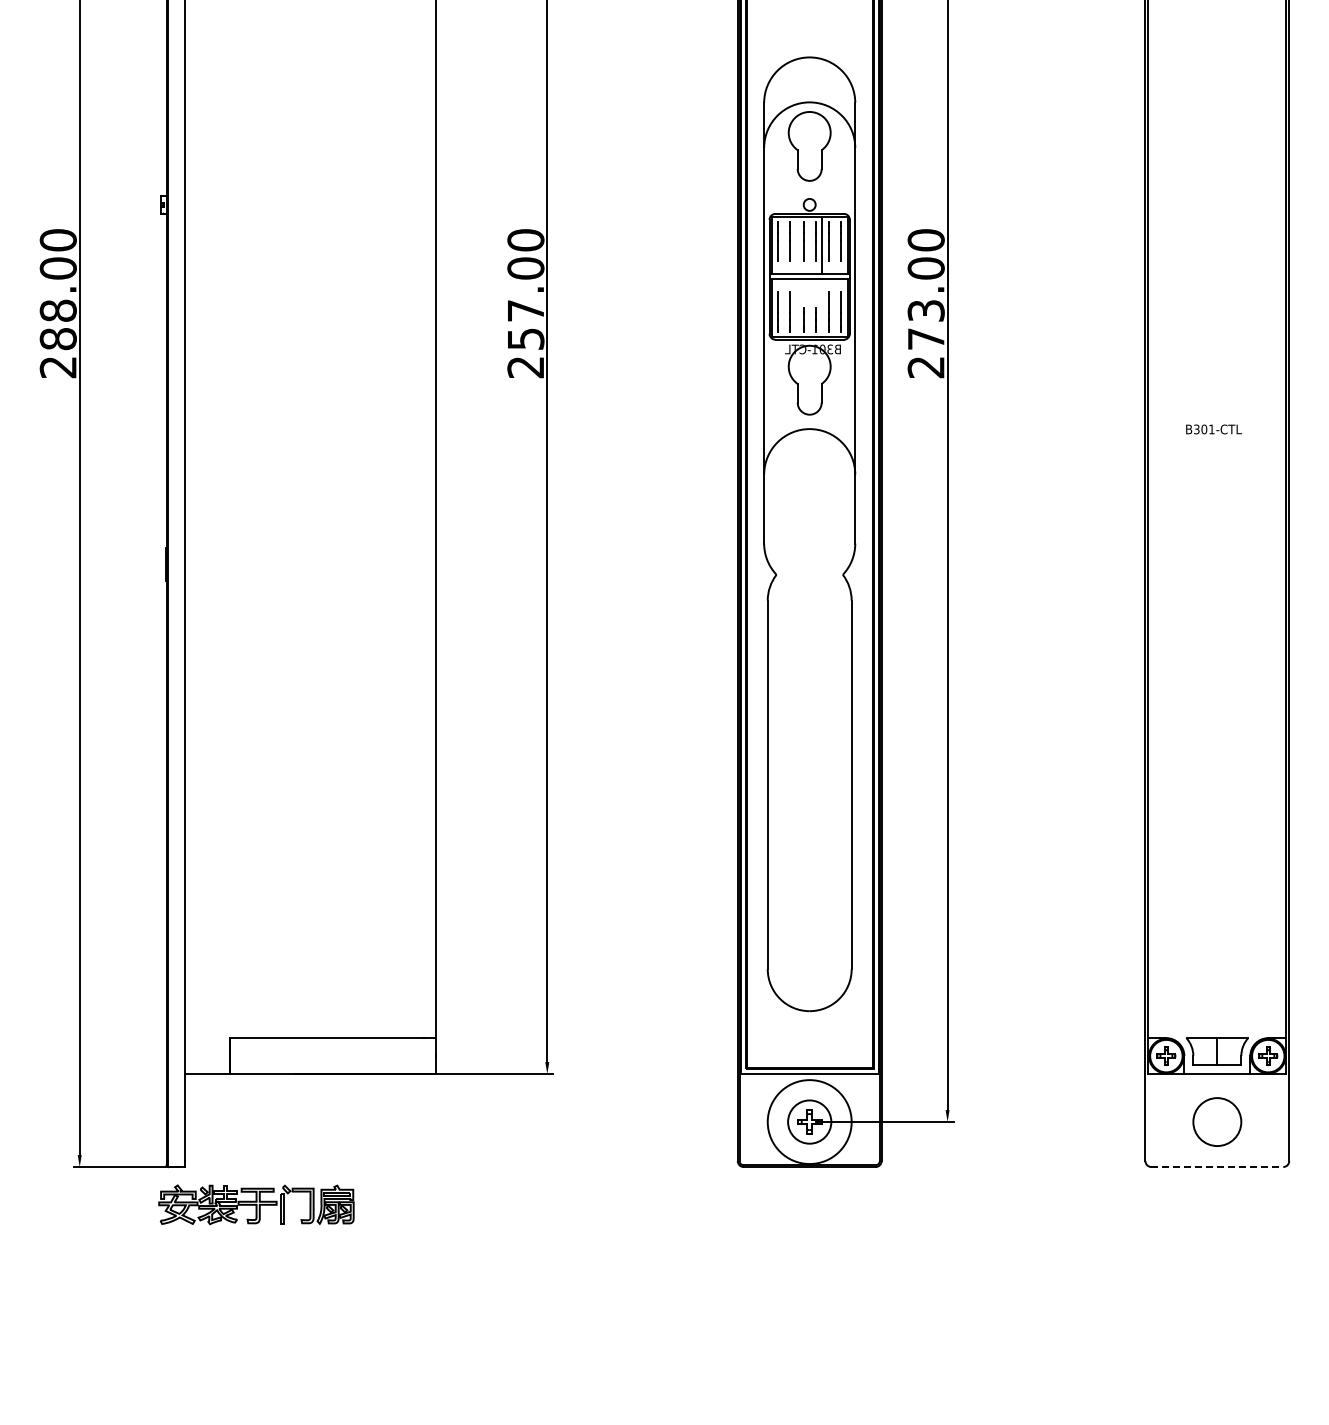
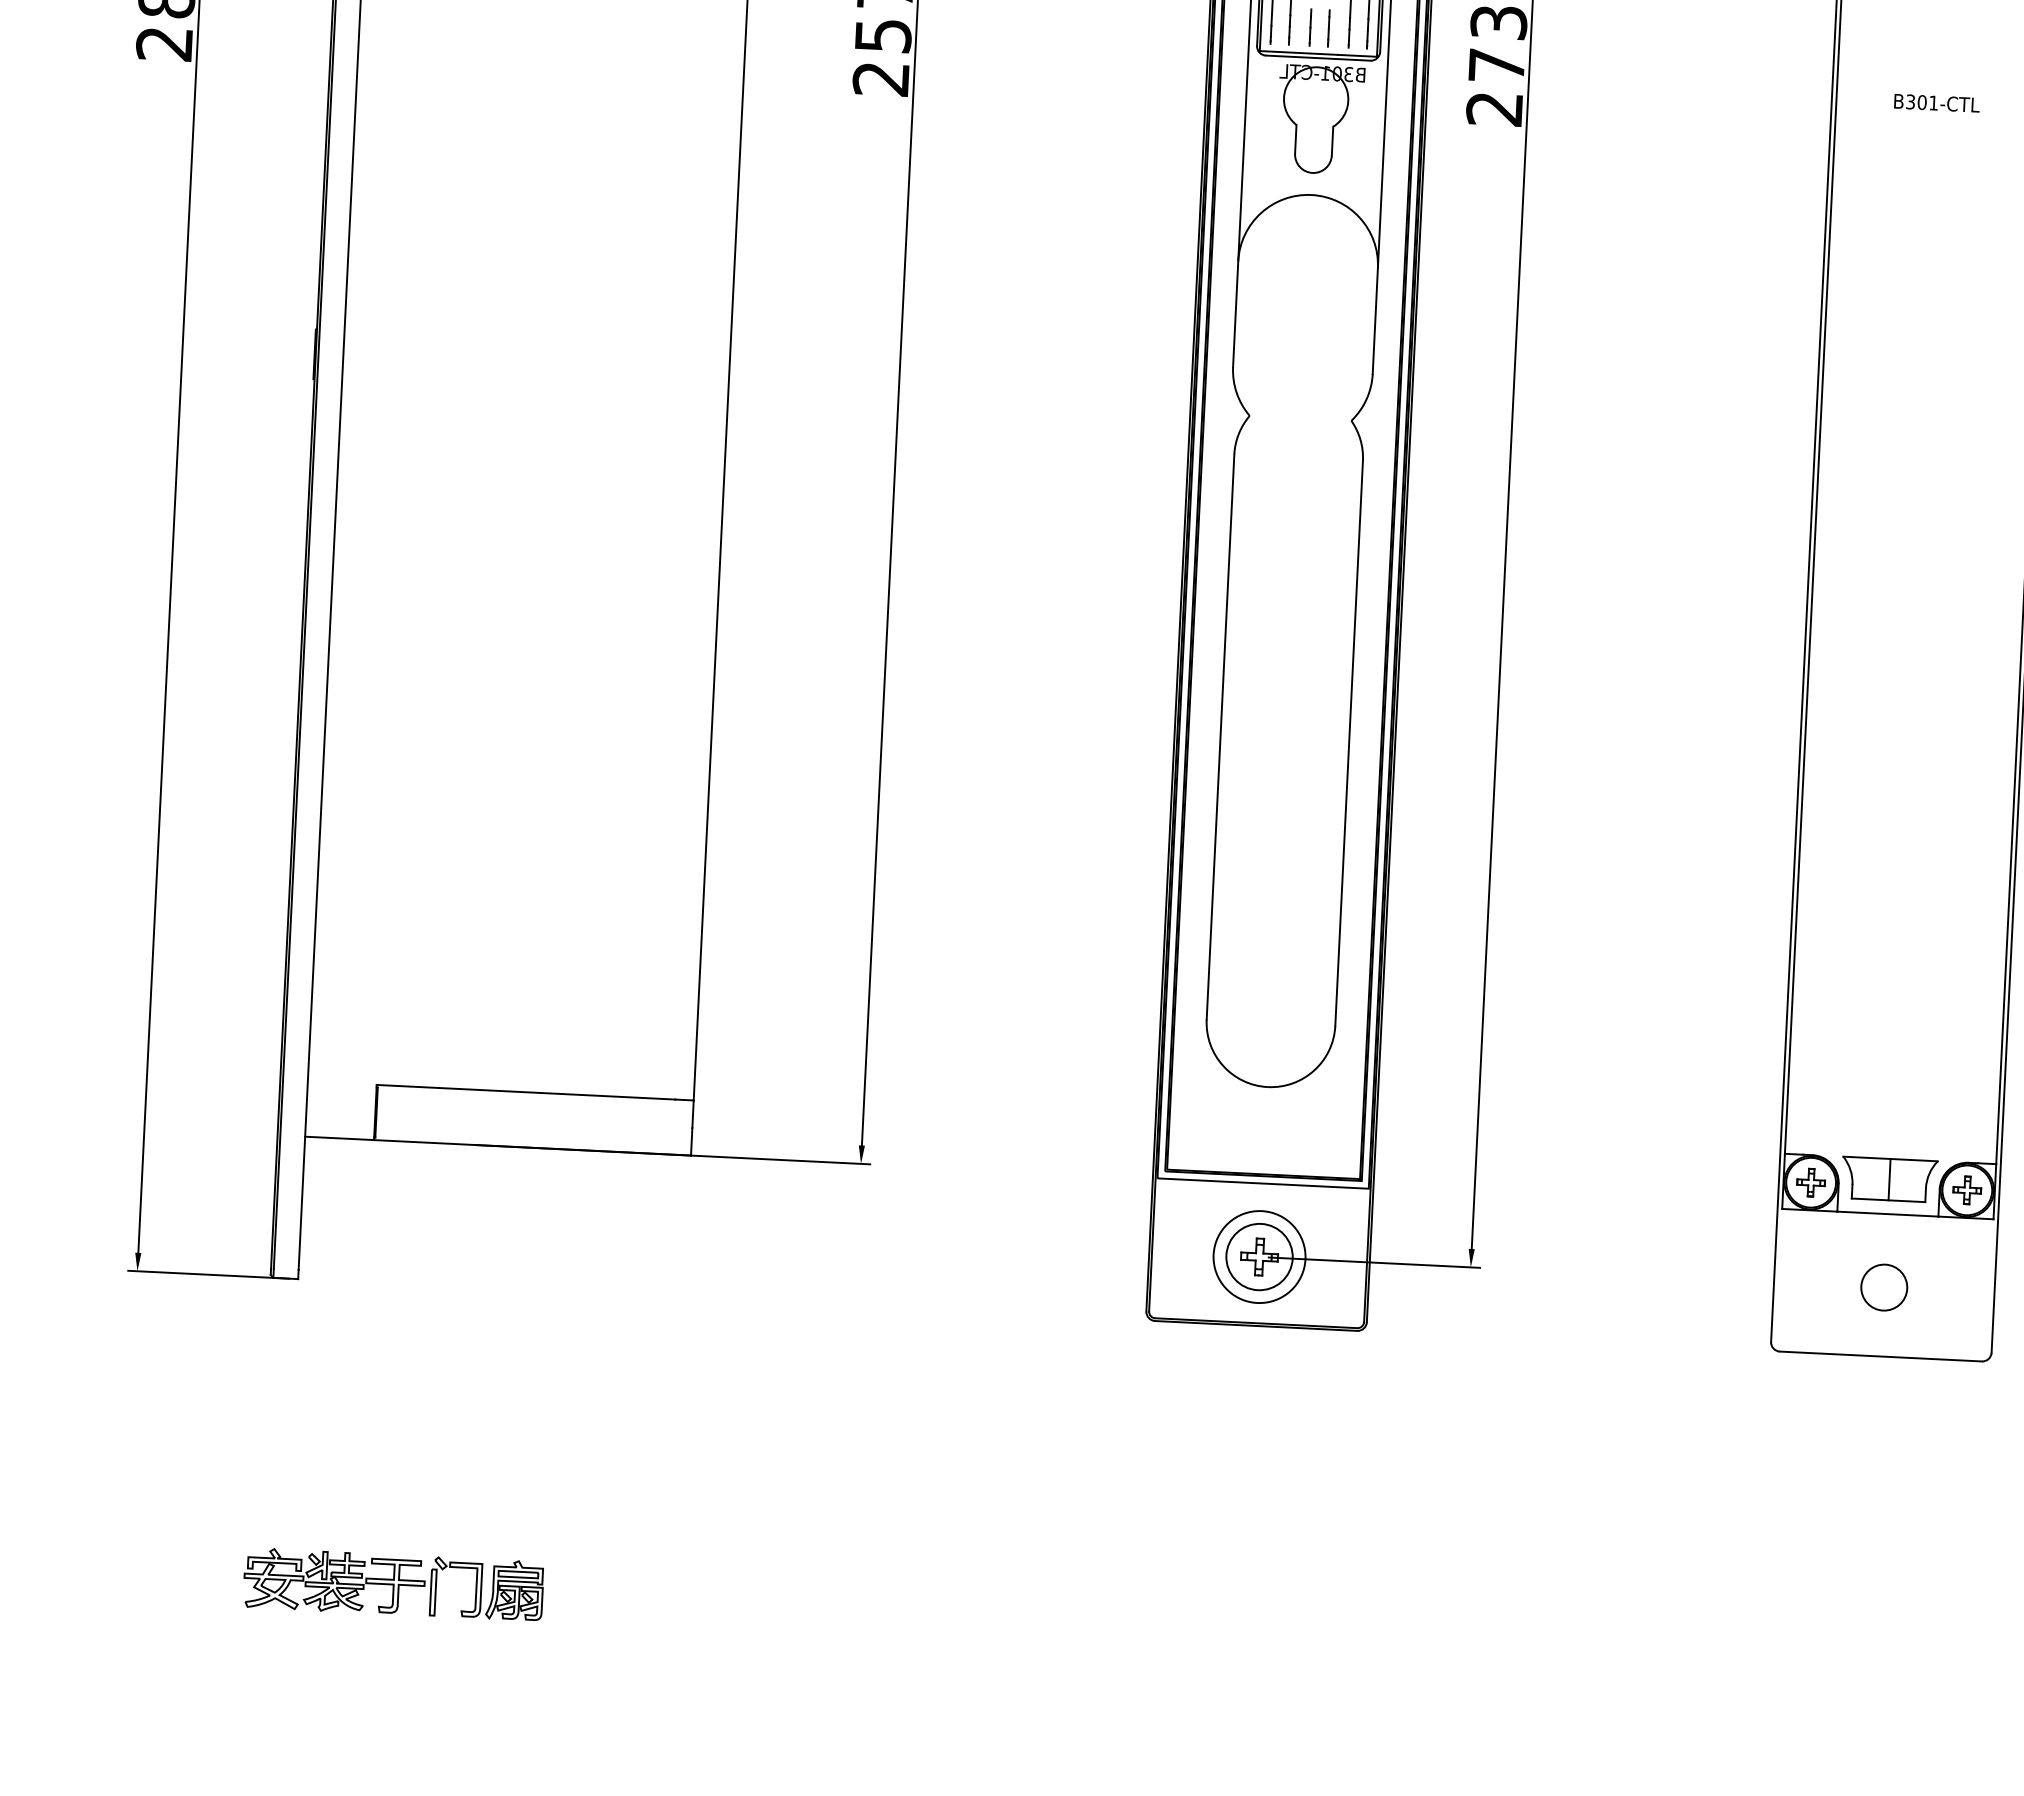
text: (1213, 429) -> (1936, 103), moved
circle: (809, 1122) -> (1259, 1257), size x0.71
circle: (1217, 1122) -> (1884, 1288), size x0.62
line: (1217, 1167) -> (1881, 1357), dashed -> solid
part: (256, 1204) -> (393, 1584), moved

